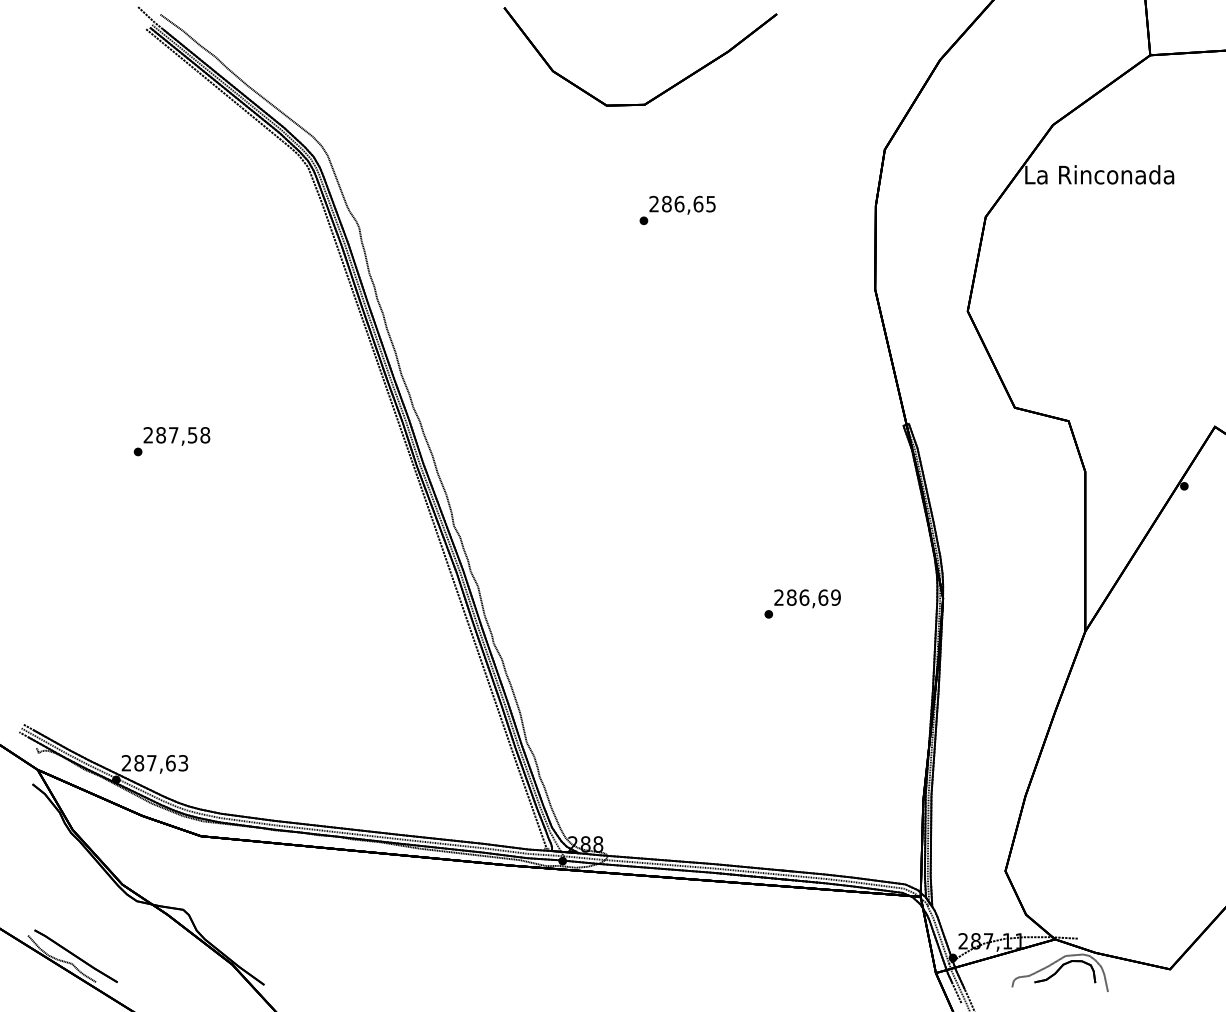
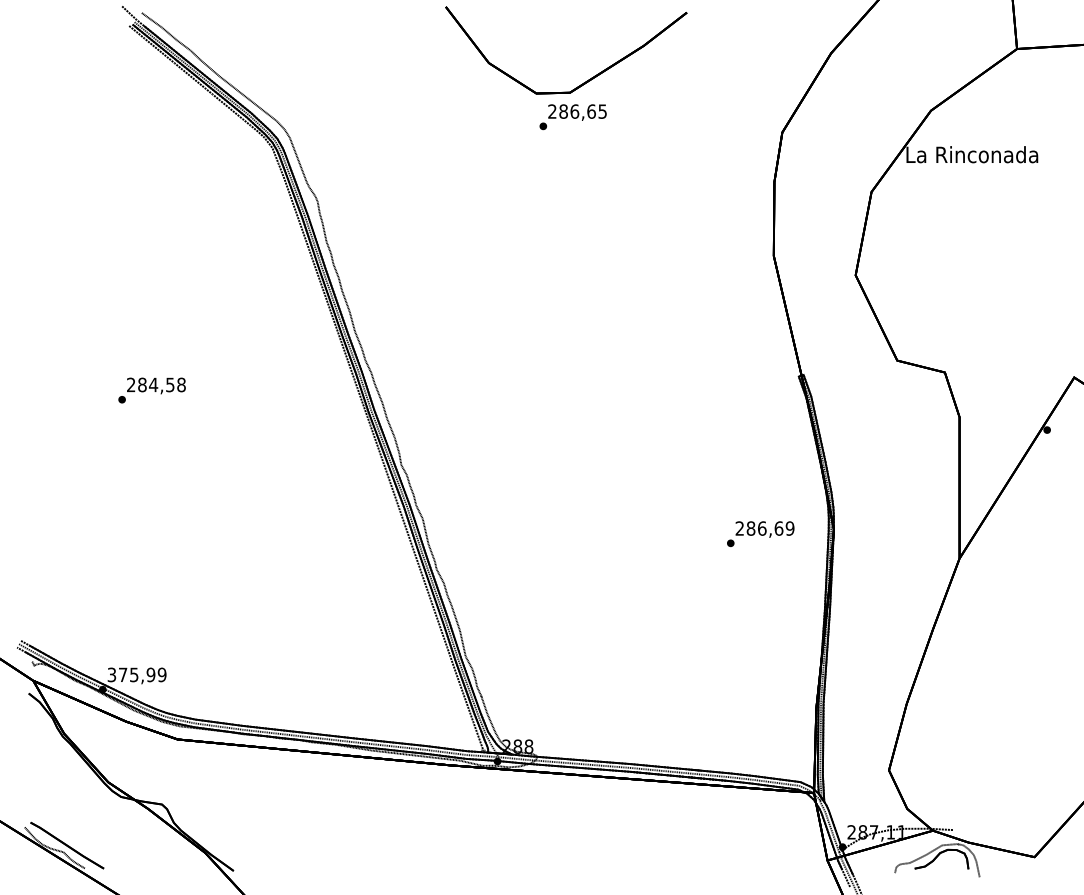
text: (676, 210) -> (572, 117), moved
text: (173, 434) -> (153, 384), 287,58 -> 284,58
text: (802, 603) -> (760, 533), moved
text: (154, 762) -> (136, 674), 287,63 -> 375,99

